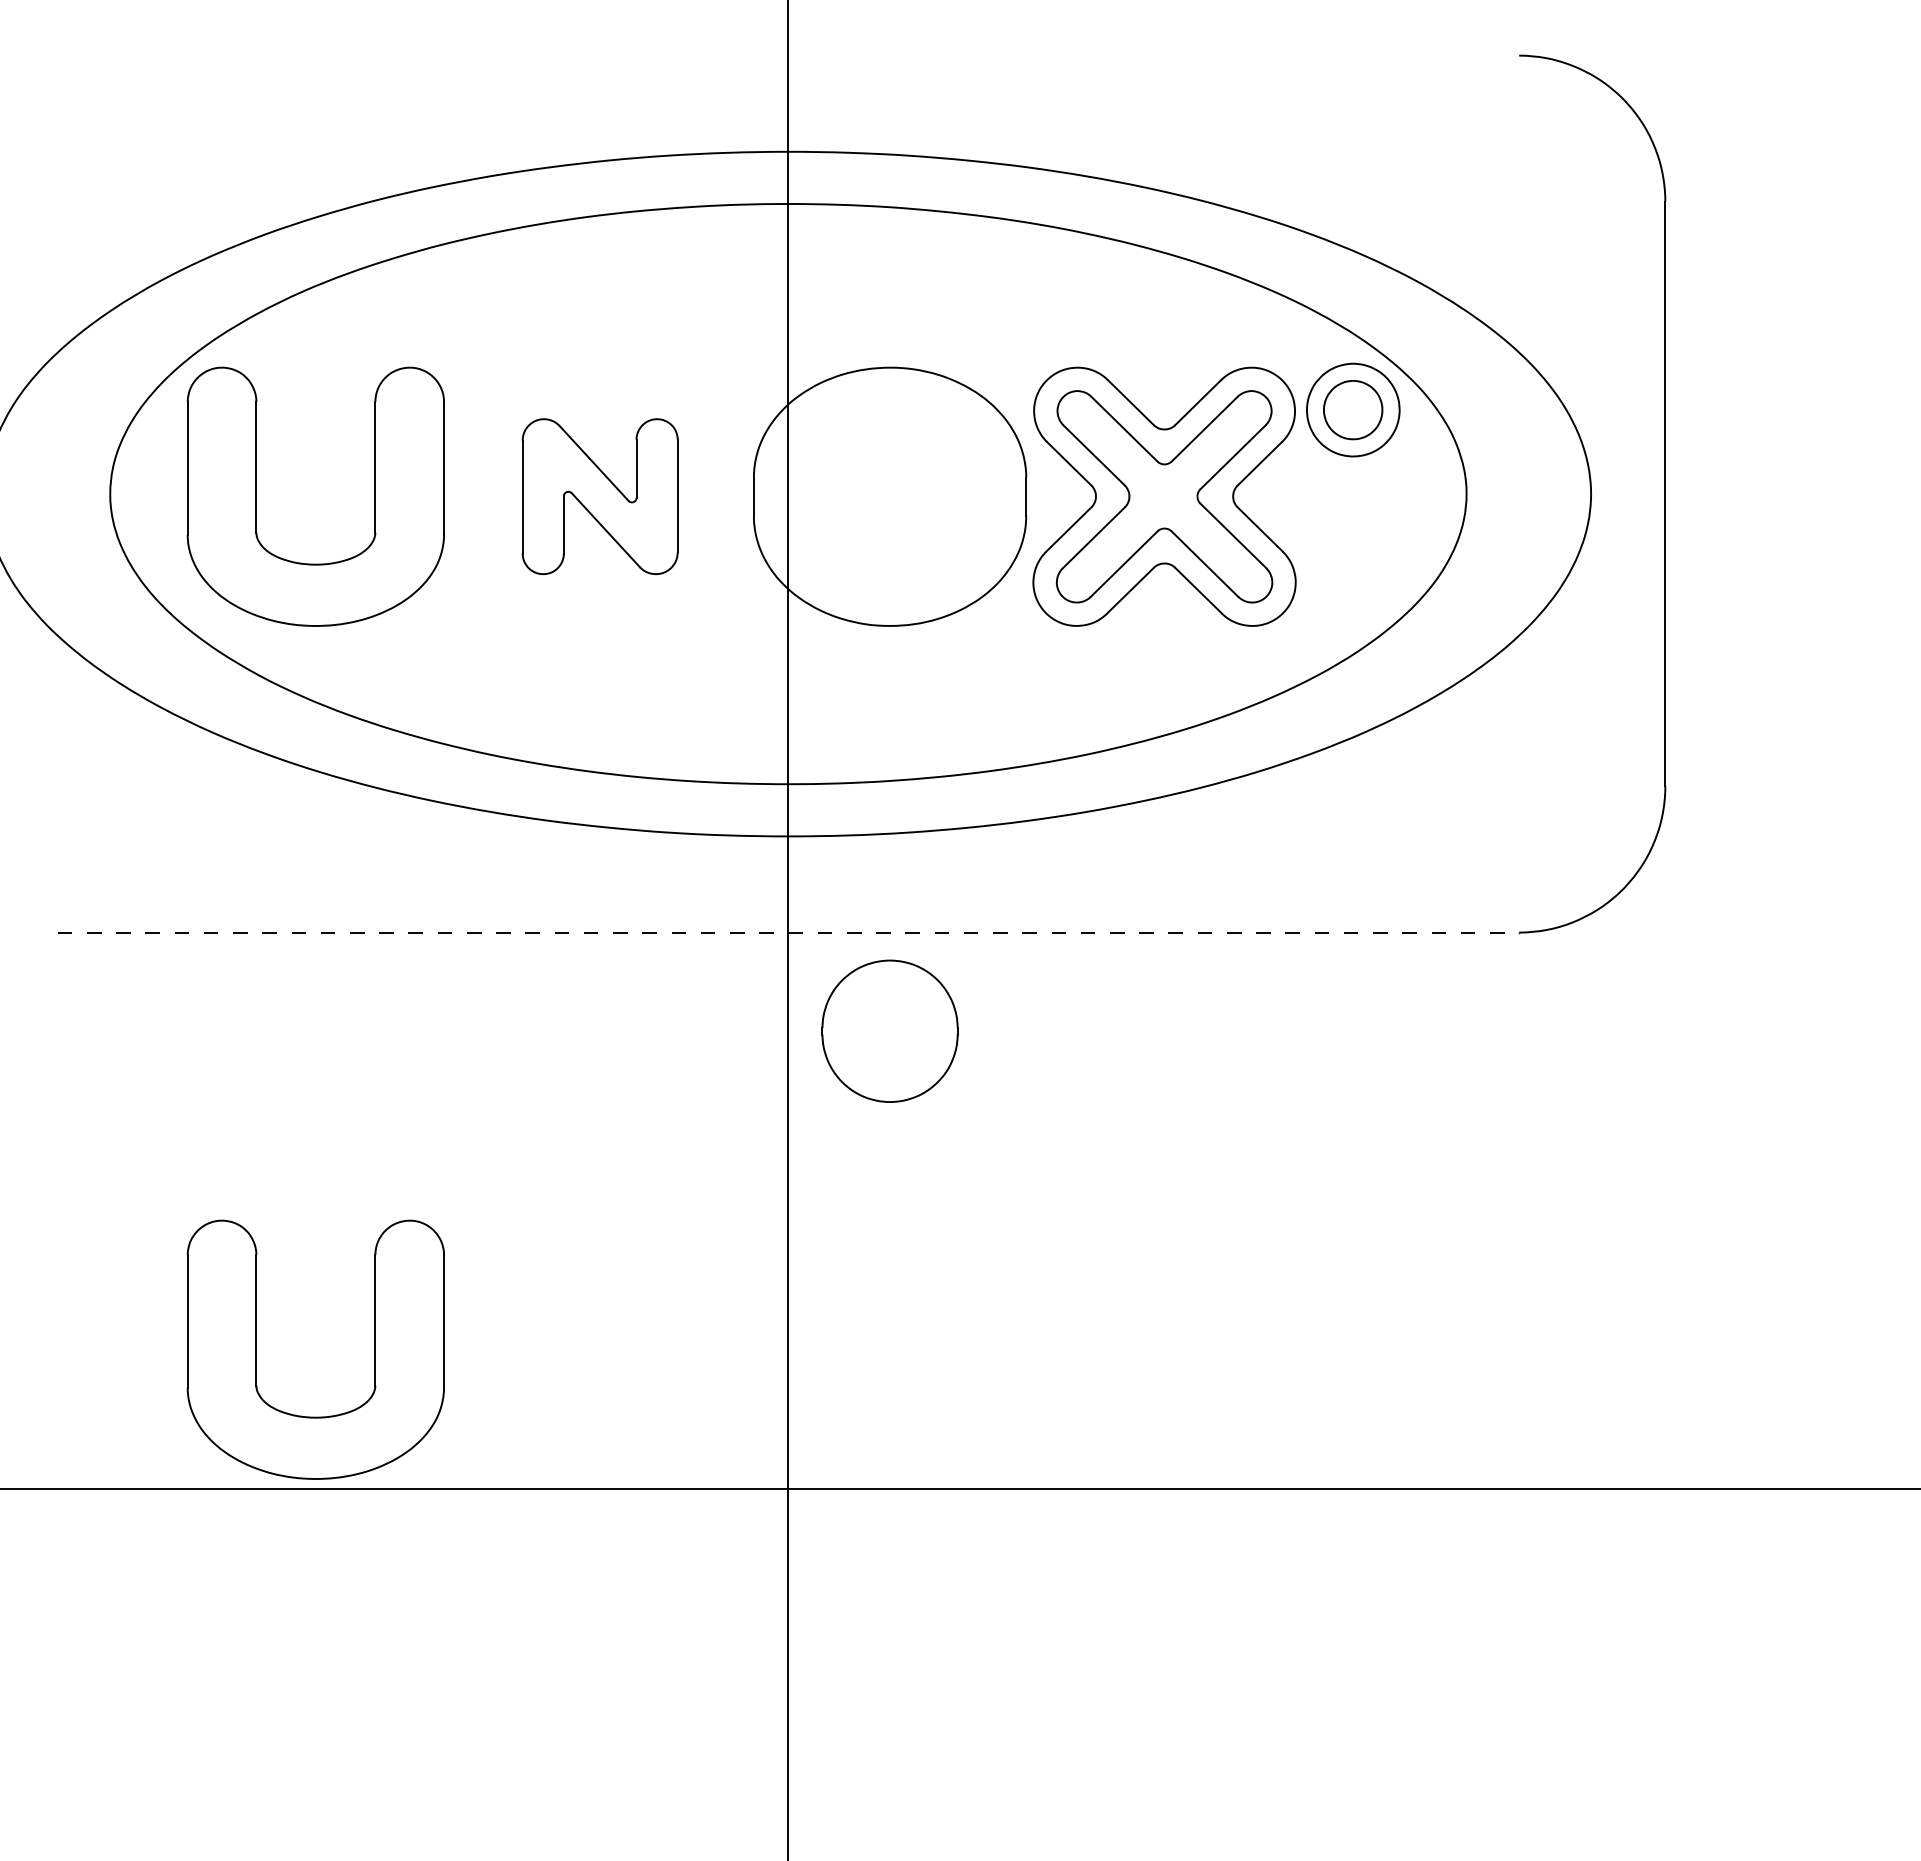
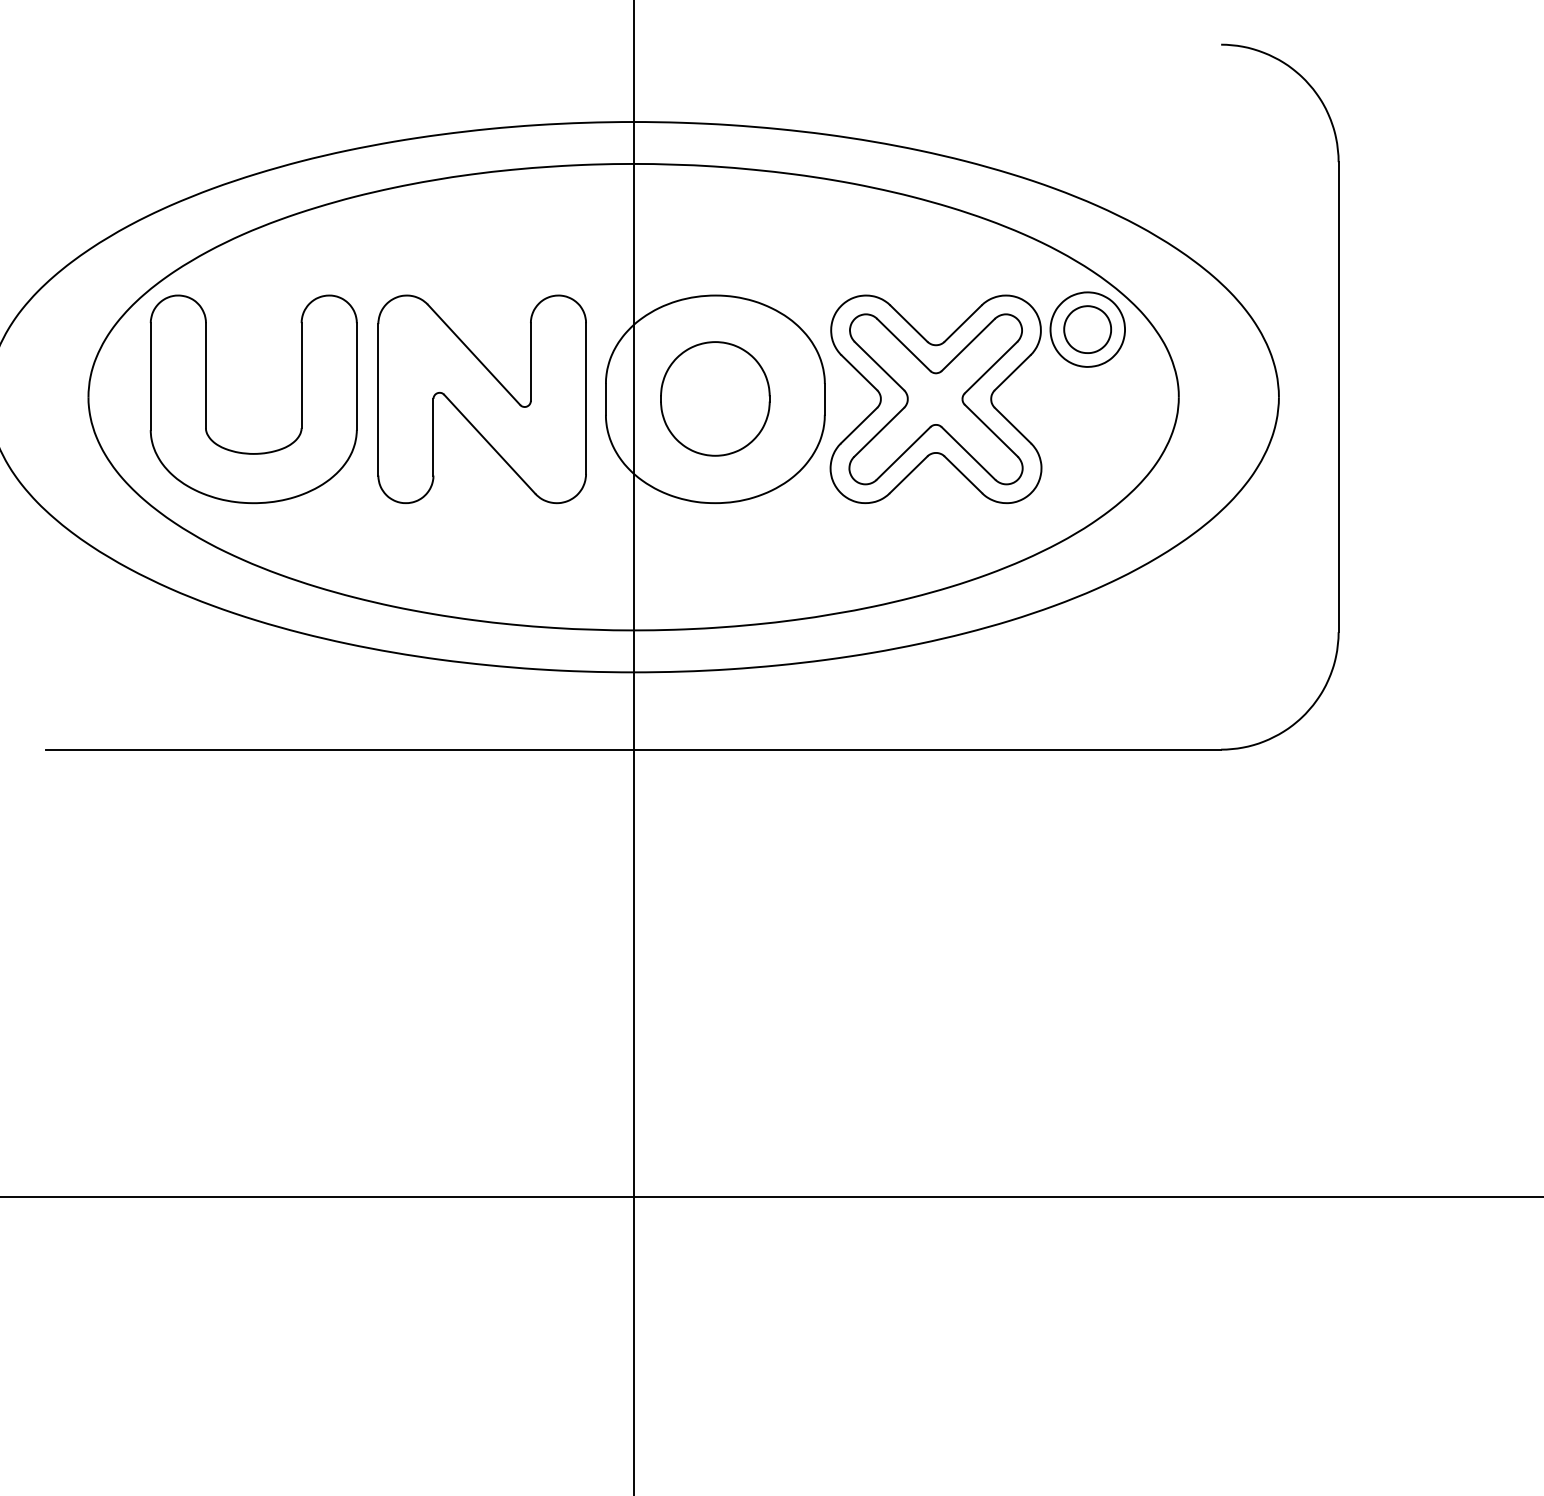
part: (600, 496) -> (482, 399), size x1.67
line: (788, 932) -> (633, 749), dashed -> solid
part: (889, 1030) -> (714, 398), moved
part: (256, 1349) -> (206, 1084), removed

